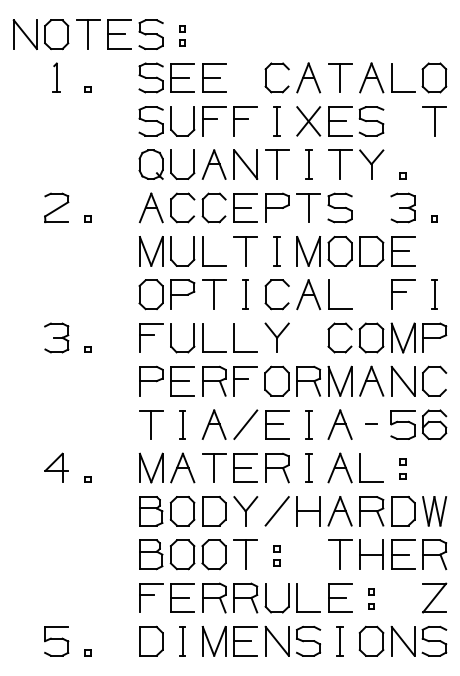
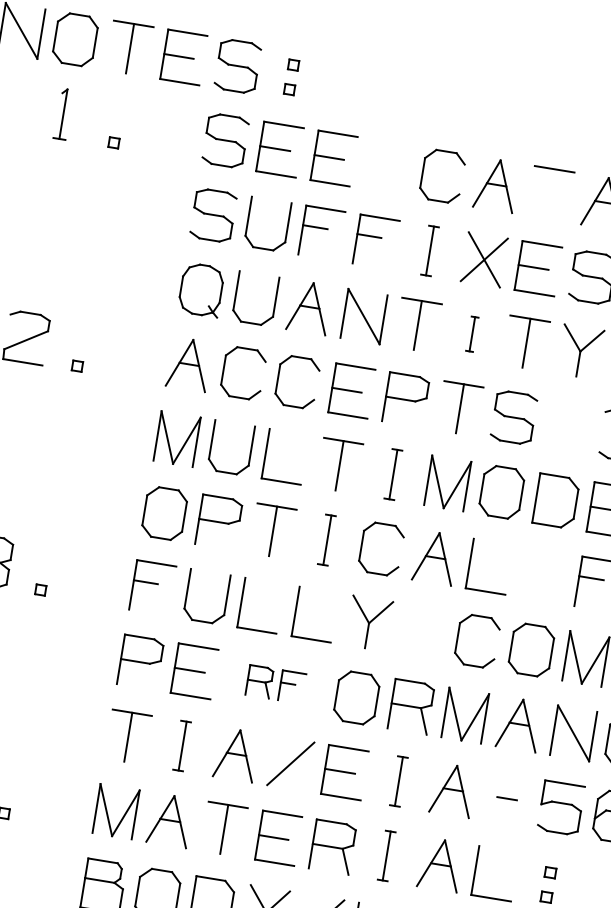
line: (340, 77) -> (551, 193), removed
part: (308, 164) -> (471, 333), size x0.7
part: (229, 380) -> (275, 683), size x0.6

